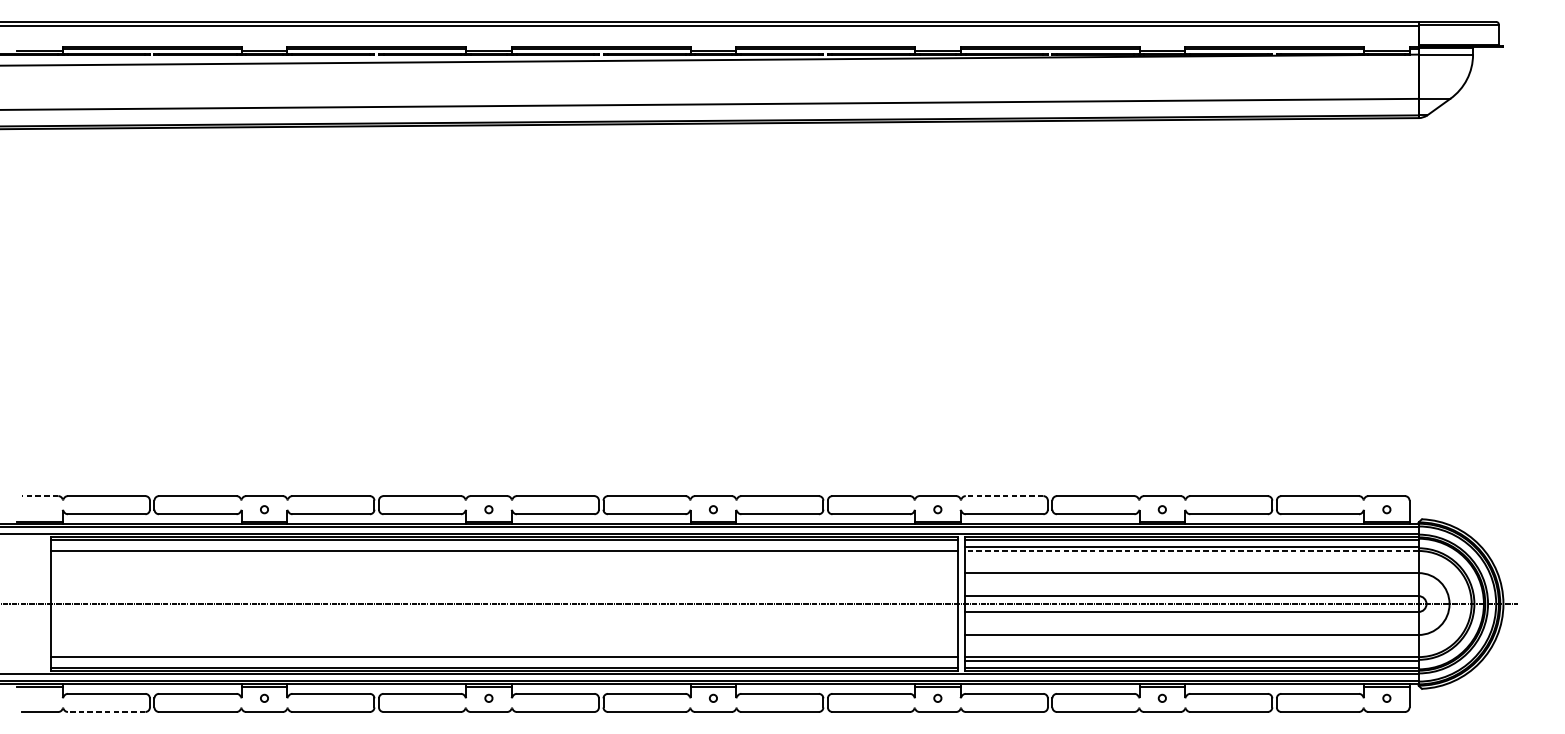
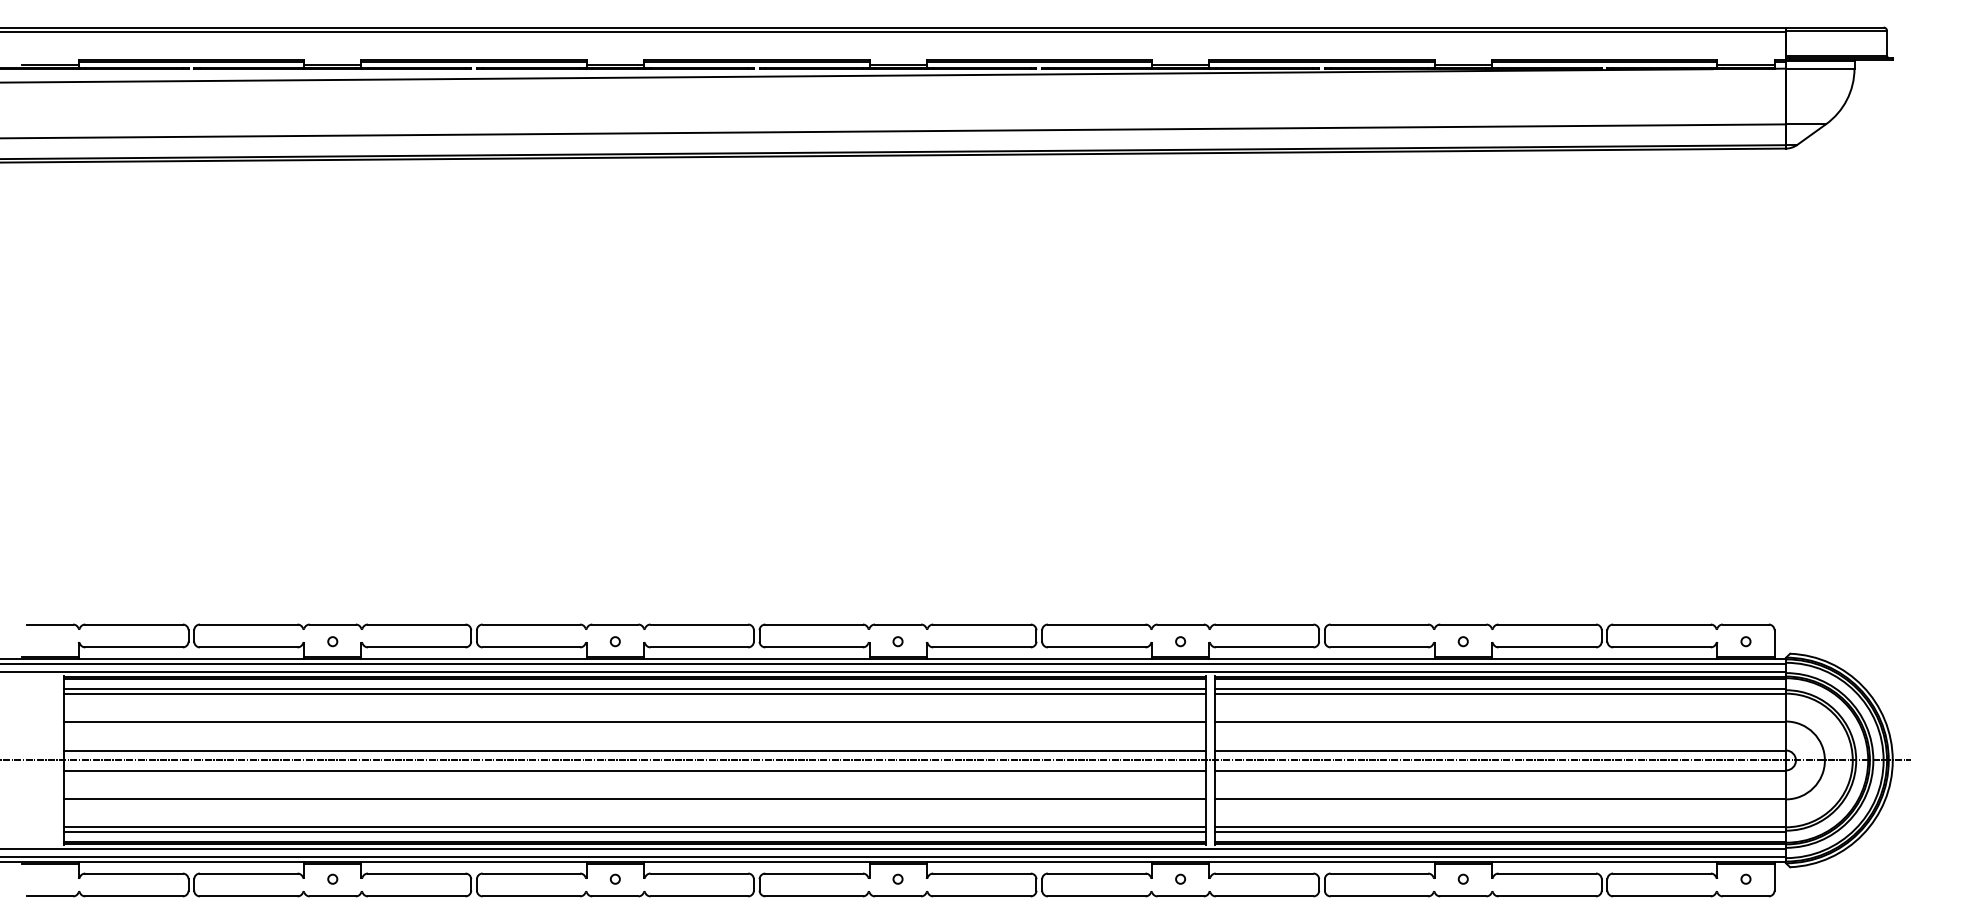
line: (39, 496) -> (49, 624), dashed -> solid
line: (1004, 496) -> (1264, 624), dashed -> solid
line: (504, 547) -> (634, 689), added
line: (1191, 550) -> (1500, 693), dashed -> solid
line: (504, 573) -> (634, 721), added
line: (504, 596) -> (634, 750), added
line: (504, 612) -> (634, 770), added
line: (504, 635) -> (634, 799), added
line: (504, 660) -> (634, 831), added
line: (107, 712) -> (134, 896), dashed -> solid

